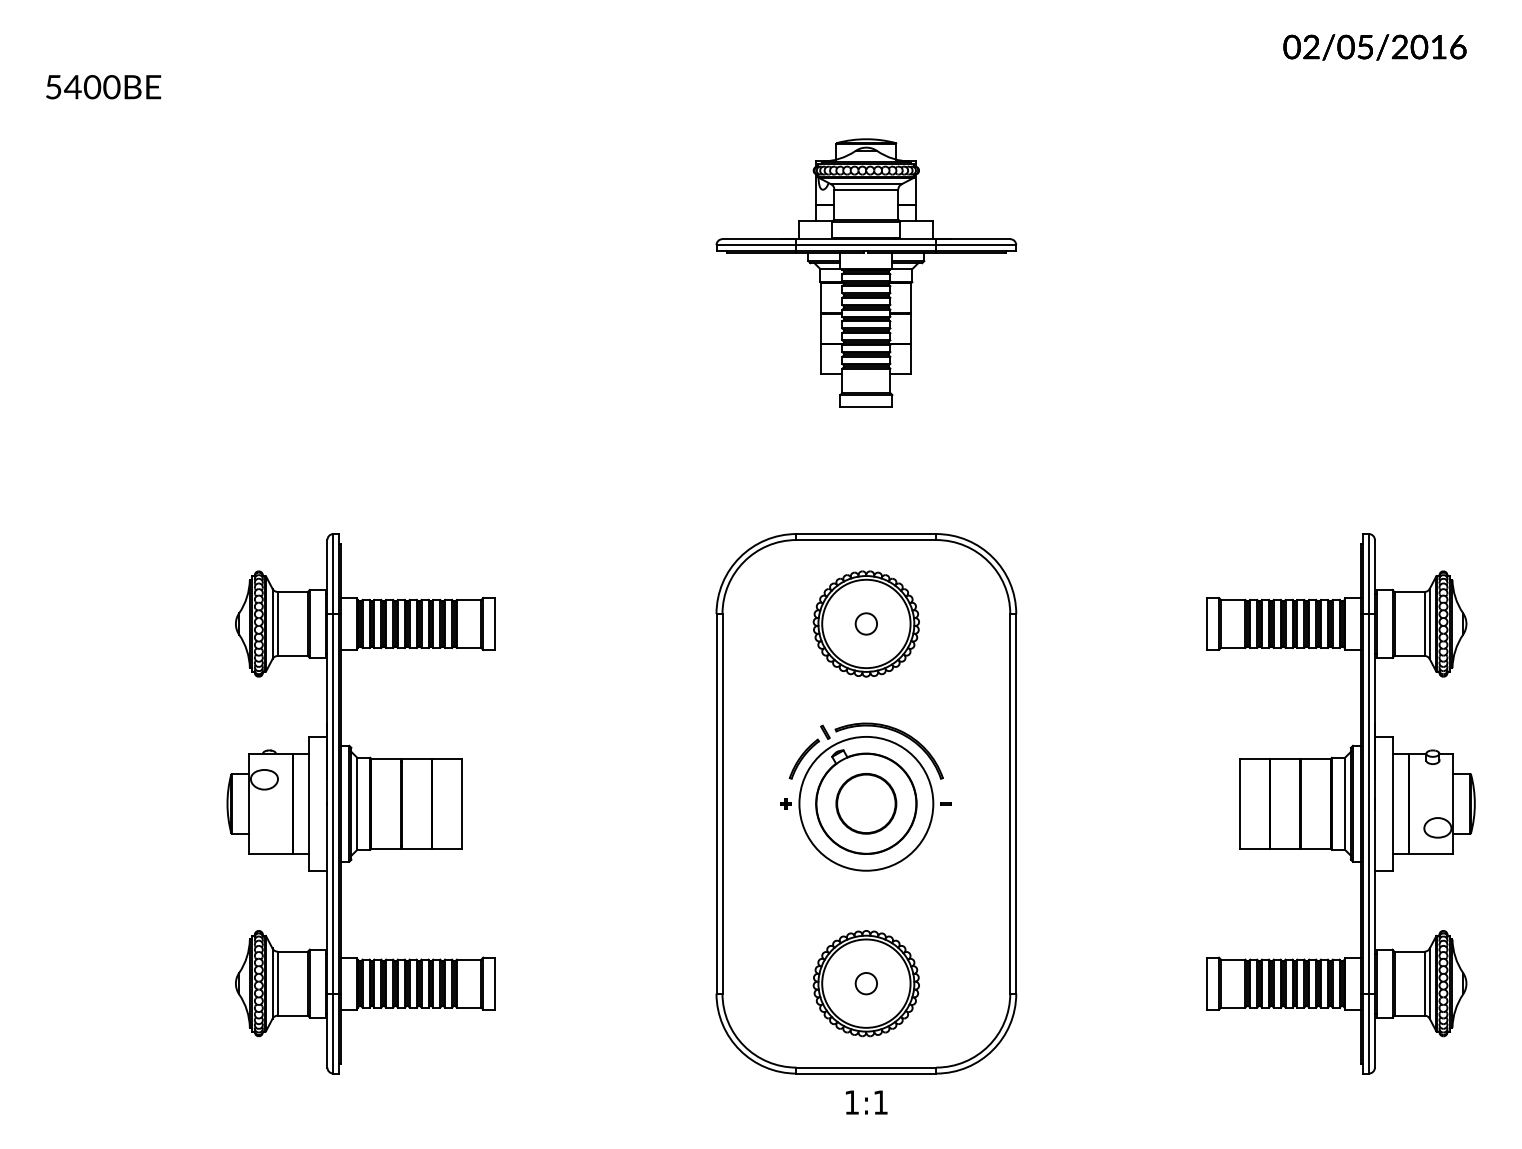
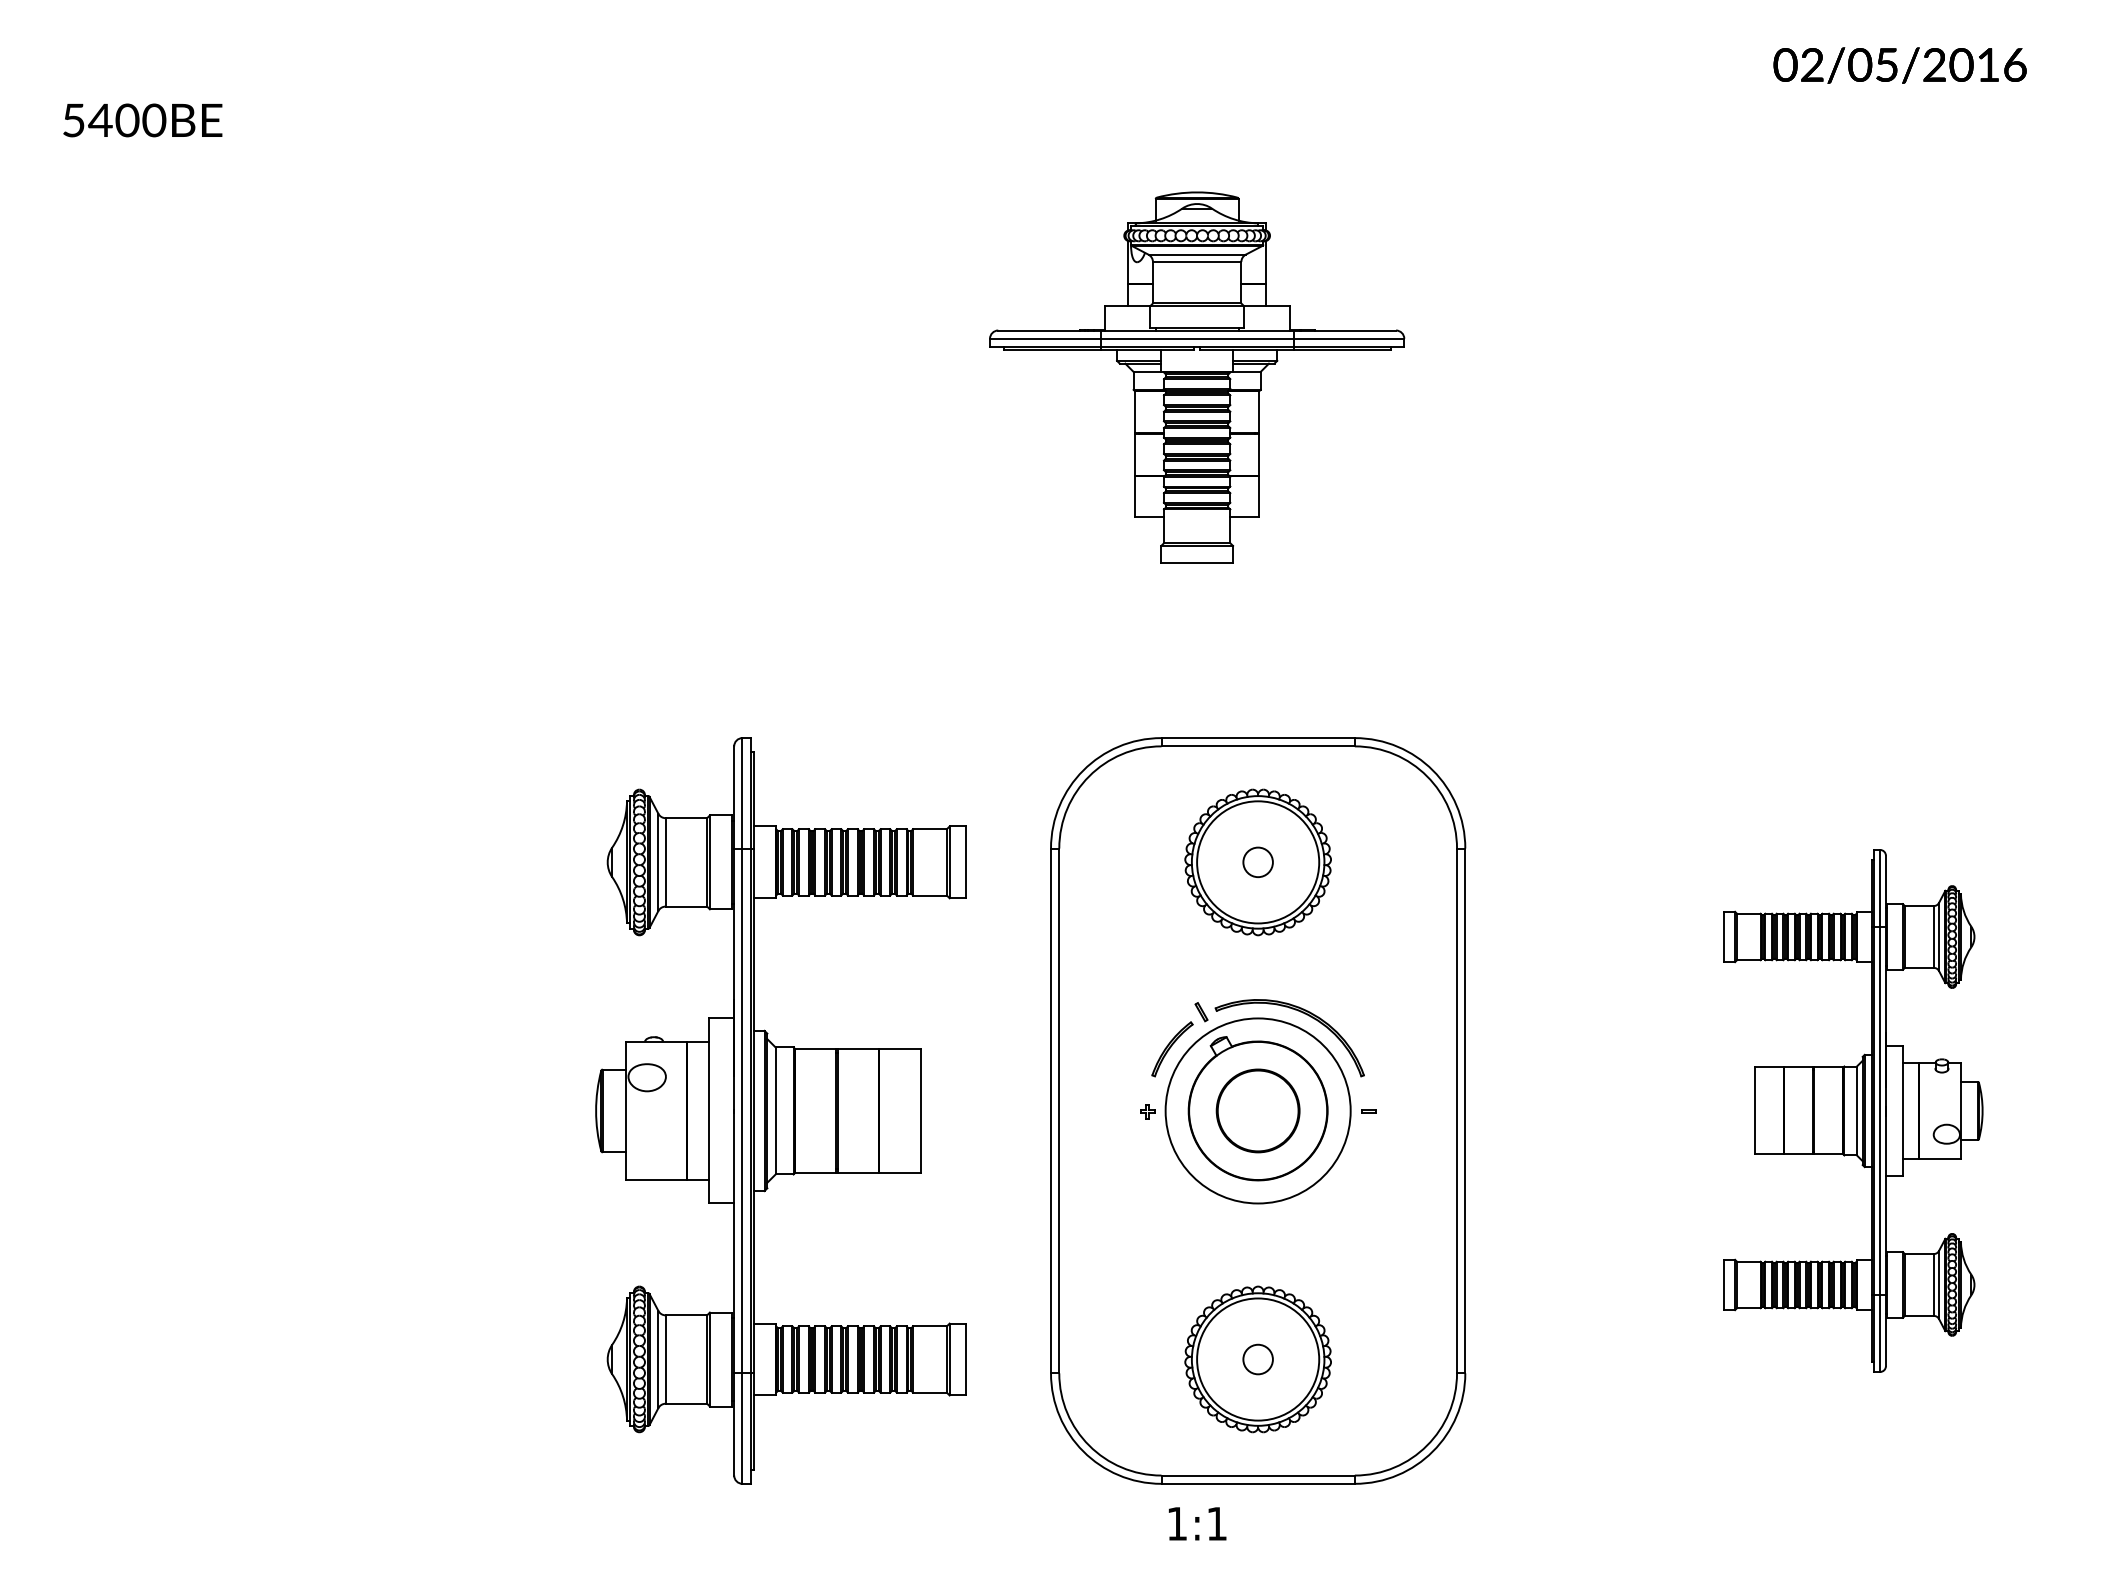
part: (360, 803) -> (780, 1110), moved
part: (866, 803) -> (1258, 1110), moved
part: (1340, 803) -> (1852, 1110), size x0.7

